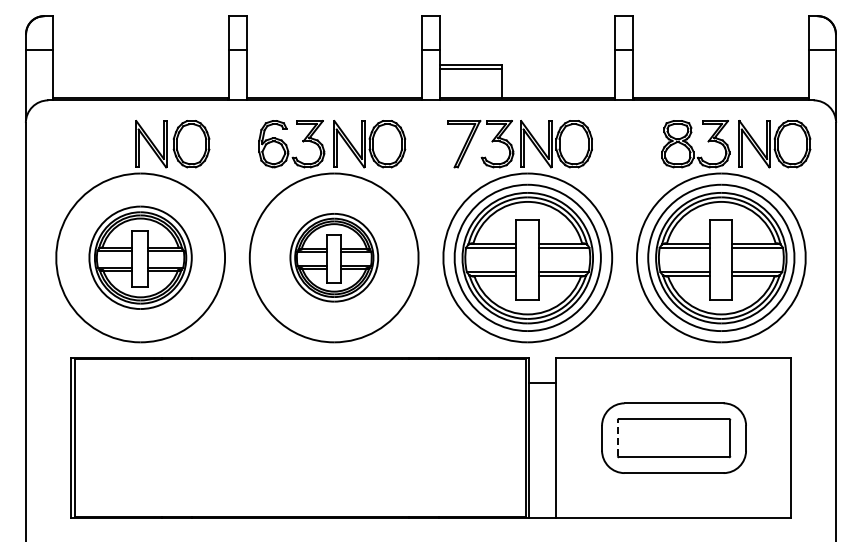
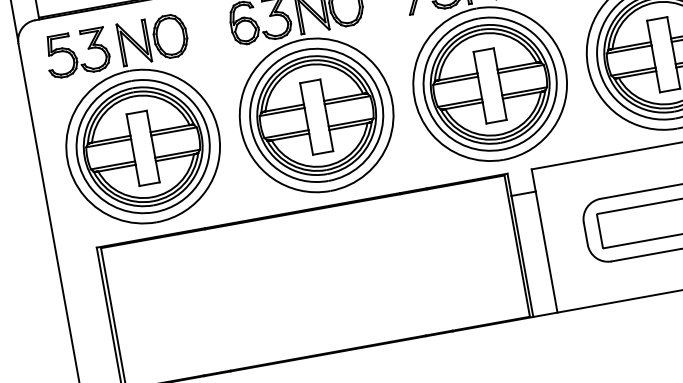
part: (87, 144) -> (77, 53), added
part: (140, 257) -> (142, 146), size x1.43
part: (334, 257) -> (316, 114), size x1.67
line: (617, 437) -> (599, 230), dashed -> solid

